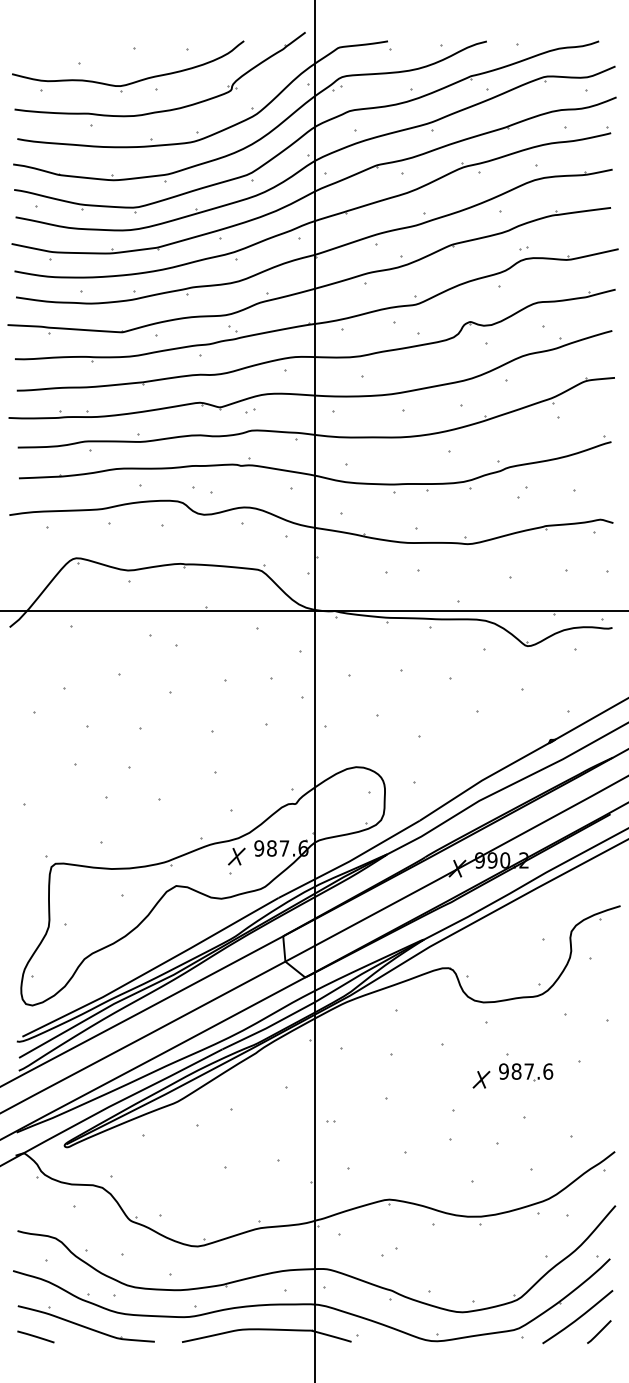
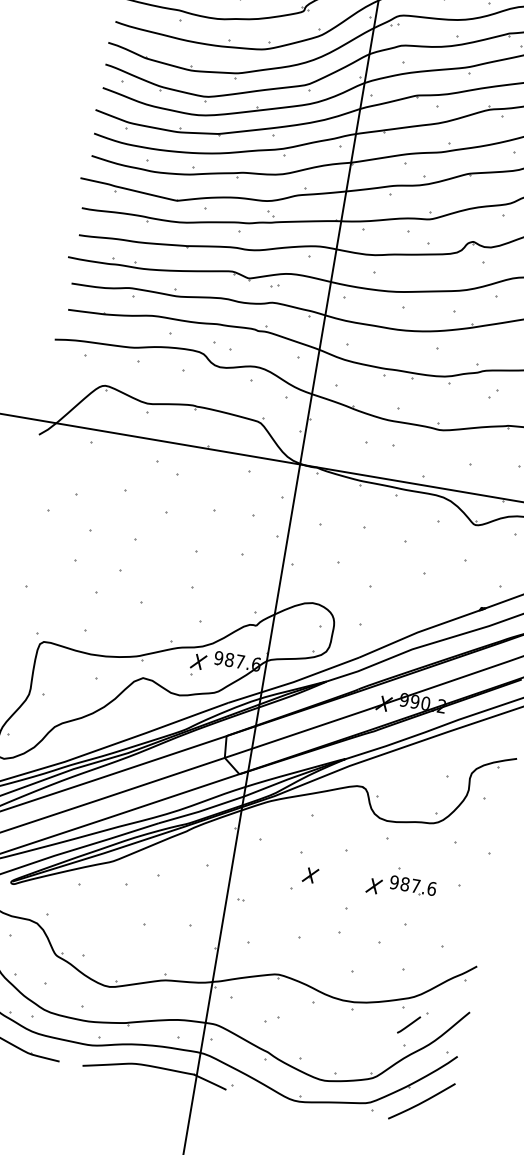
part: (406, 1079) -> (310, 875), added
line: (599, 1331) -> (409, 1024), moved

